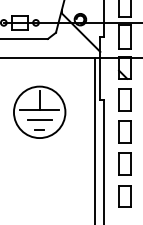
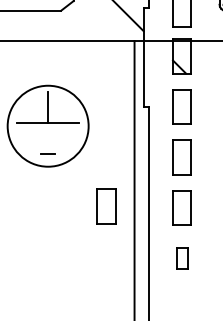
line: (39, 120) -> (47, 139), removed
part: (76, 162) -> (106, 205), added
part: (124, 196) -> (181, 258), size x0.6

